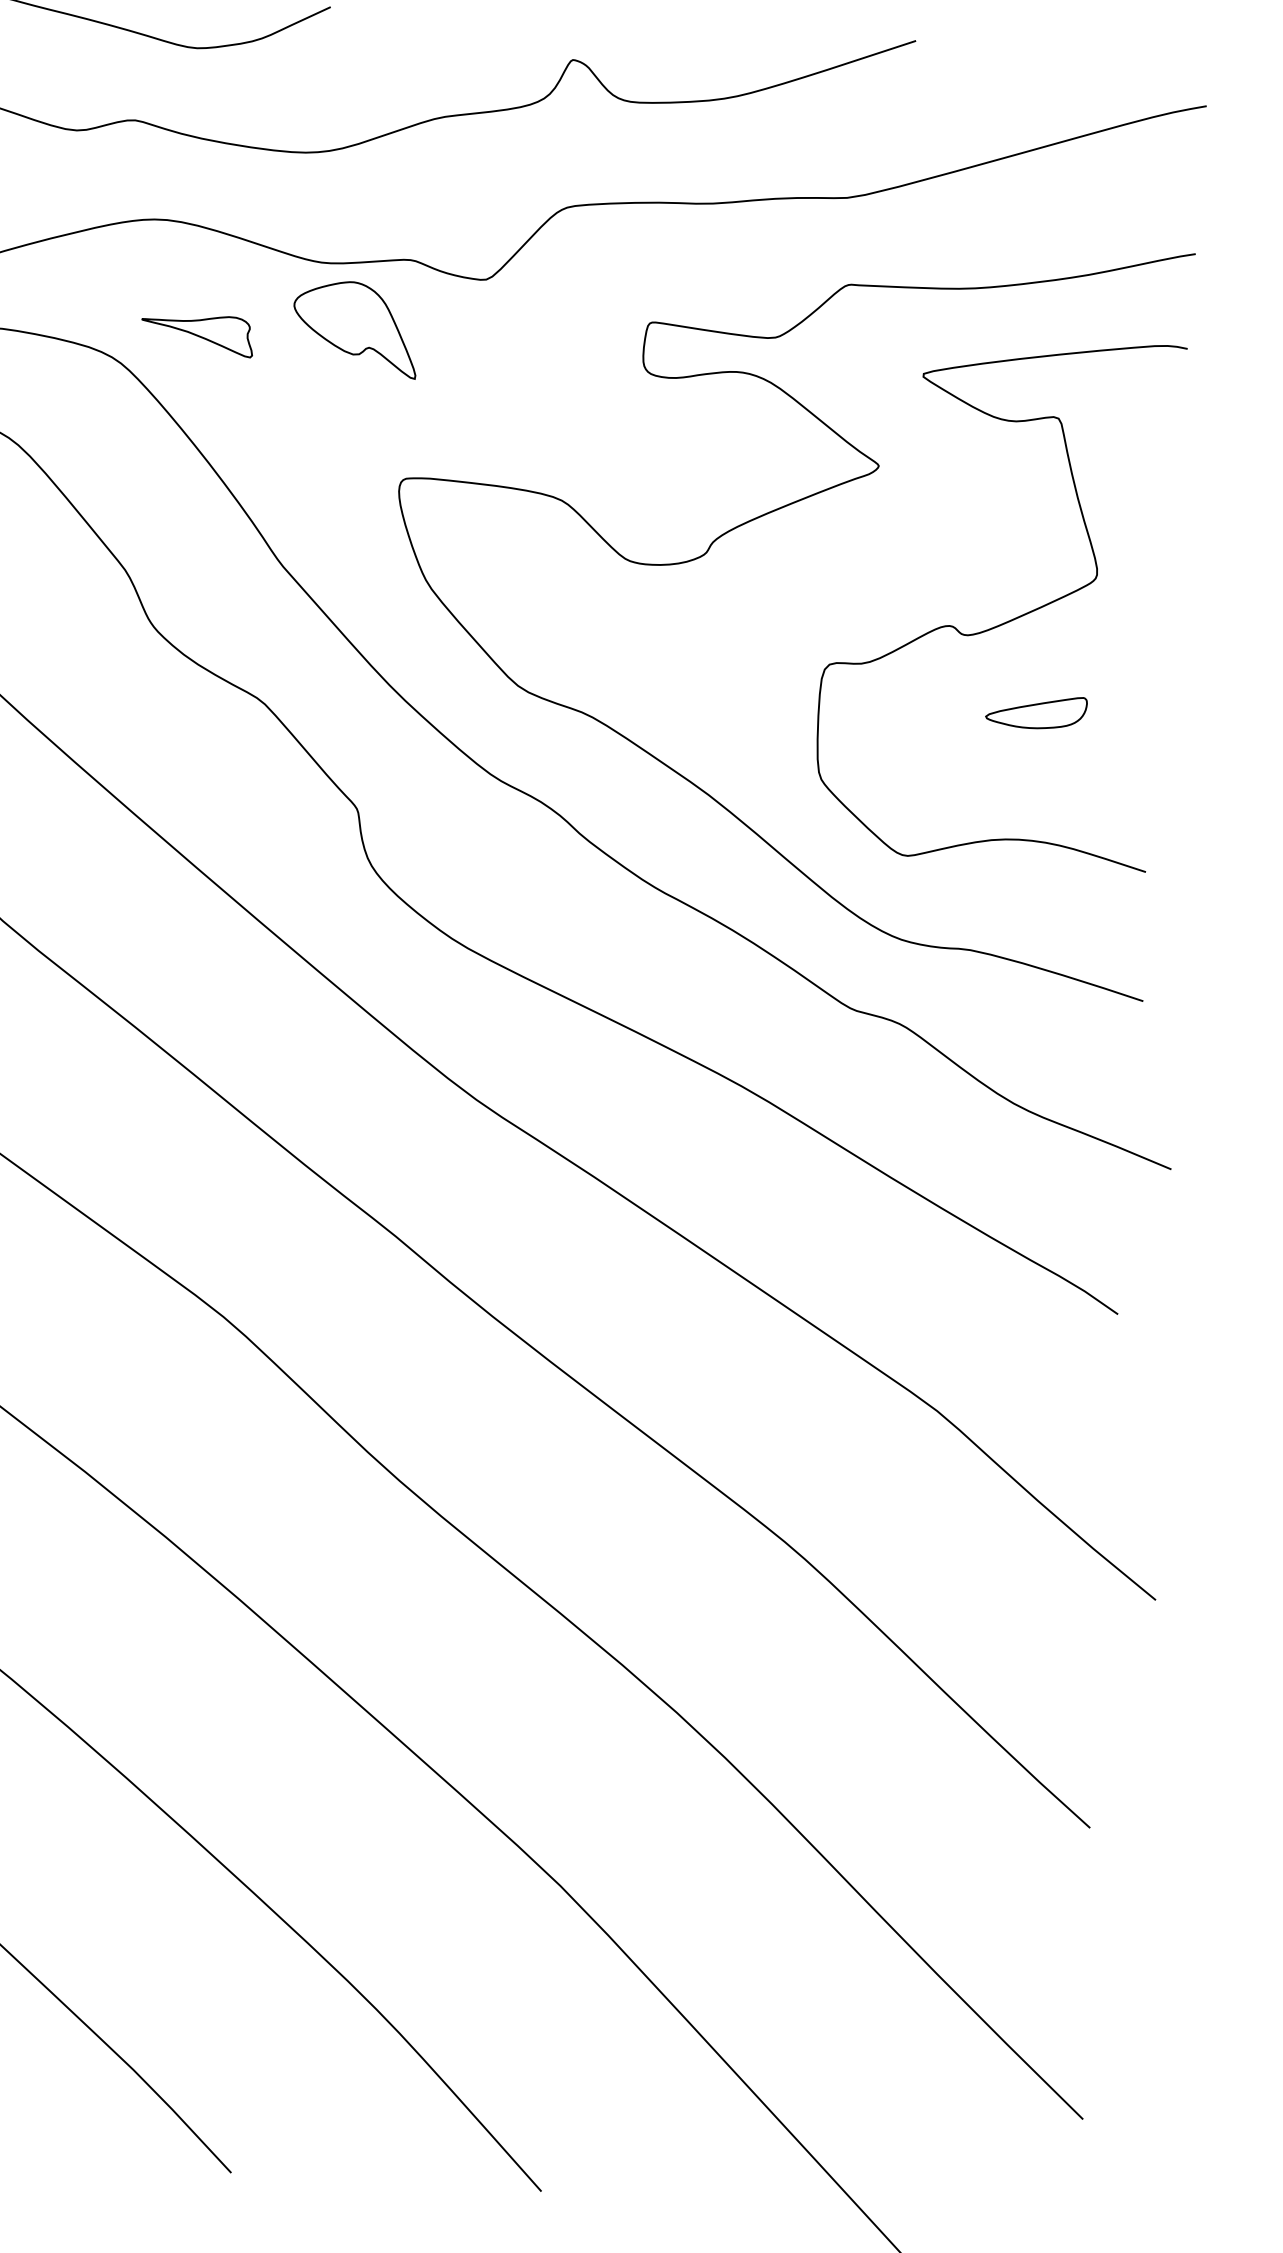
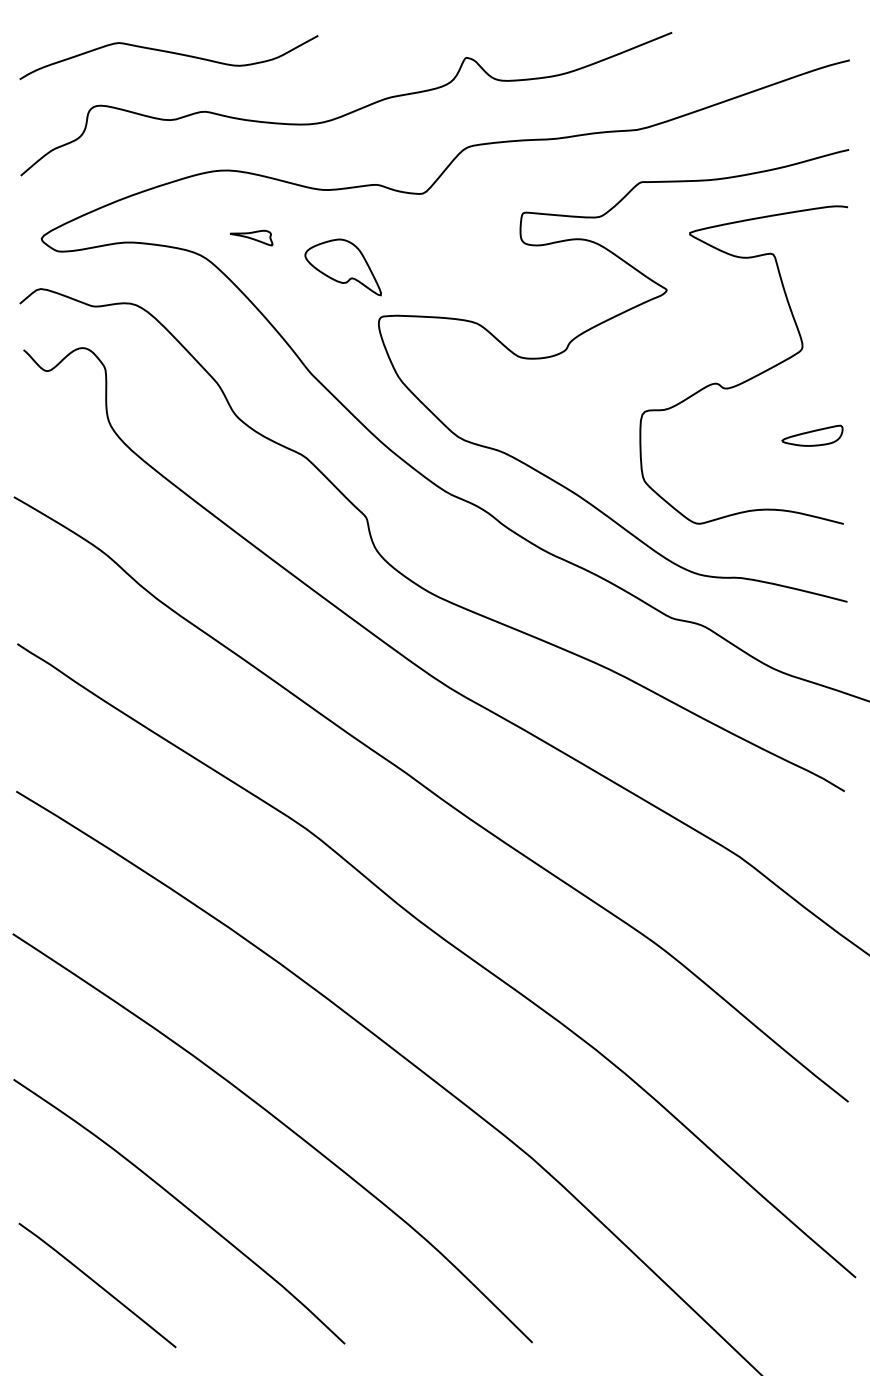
part: (354, 328) -> (342, 267), moved
part: (198, 333) -> (251, 237), size x0.62
part: (1036, 711) -> (812, 435), moved

